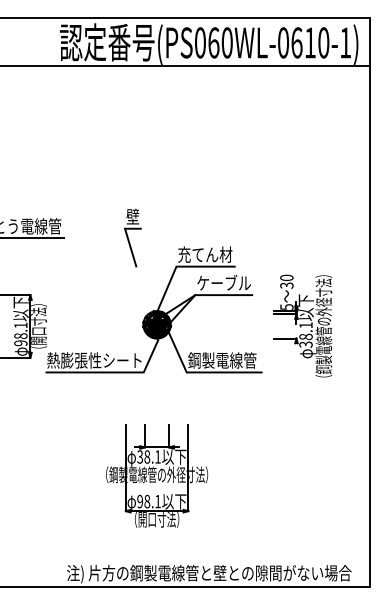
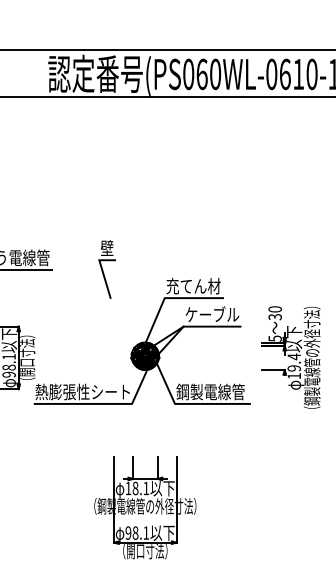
part: (132, 237) -> (106, 268), moved
text: (305, 334) -> (293, 365), 38.1 -> 19.4
text: (139, 456) -> (127, 487), 38.1 -> 18.1

